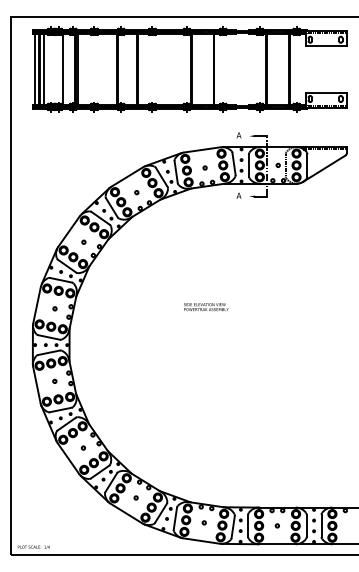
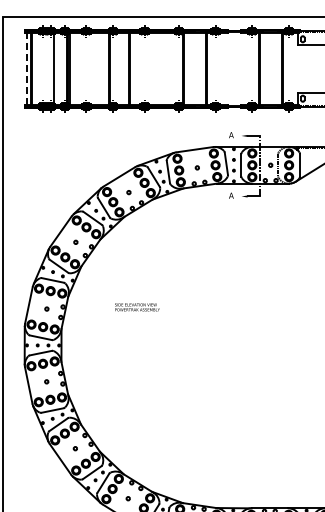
line: (34, 69) -> (26, 69), solid -> dashed
line: (43, 69) -> (35, 69), removed
text: (206, 307) -> (137, 307), moved

